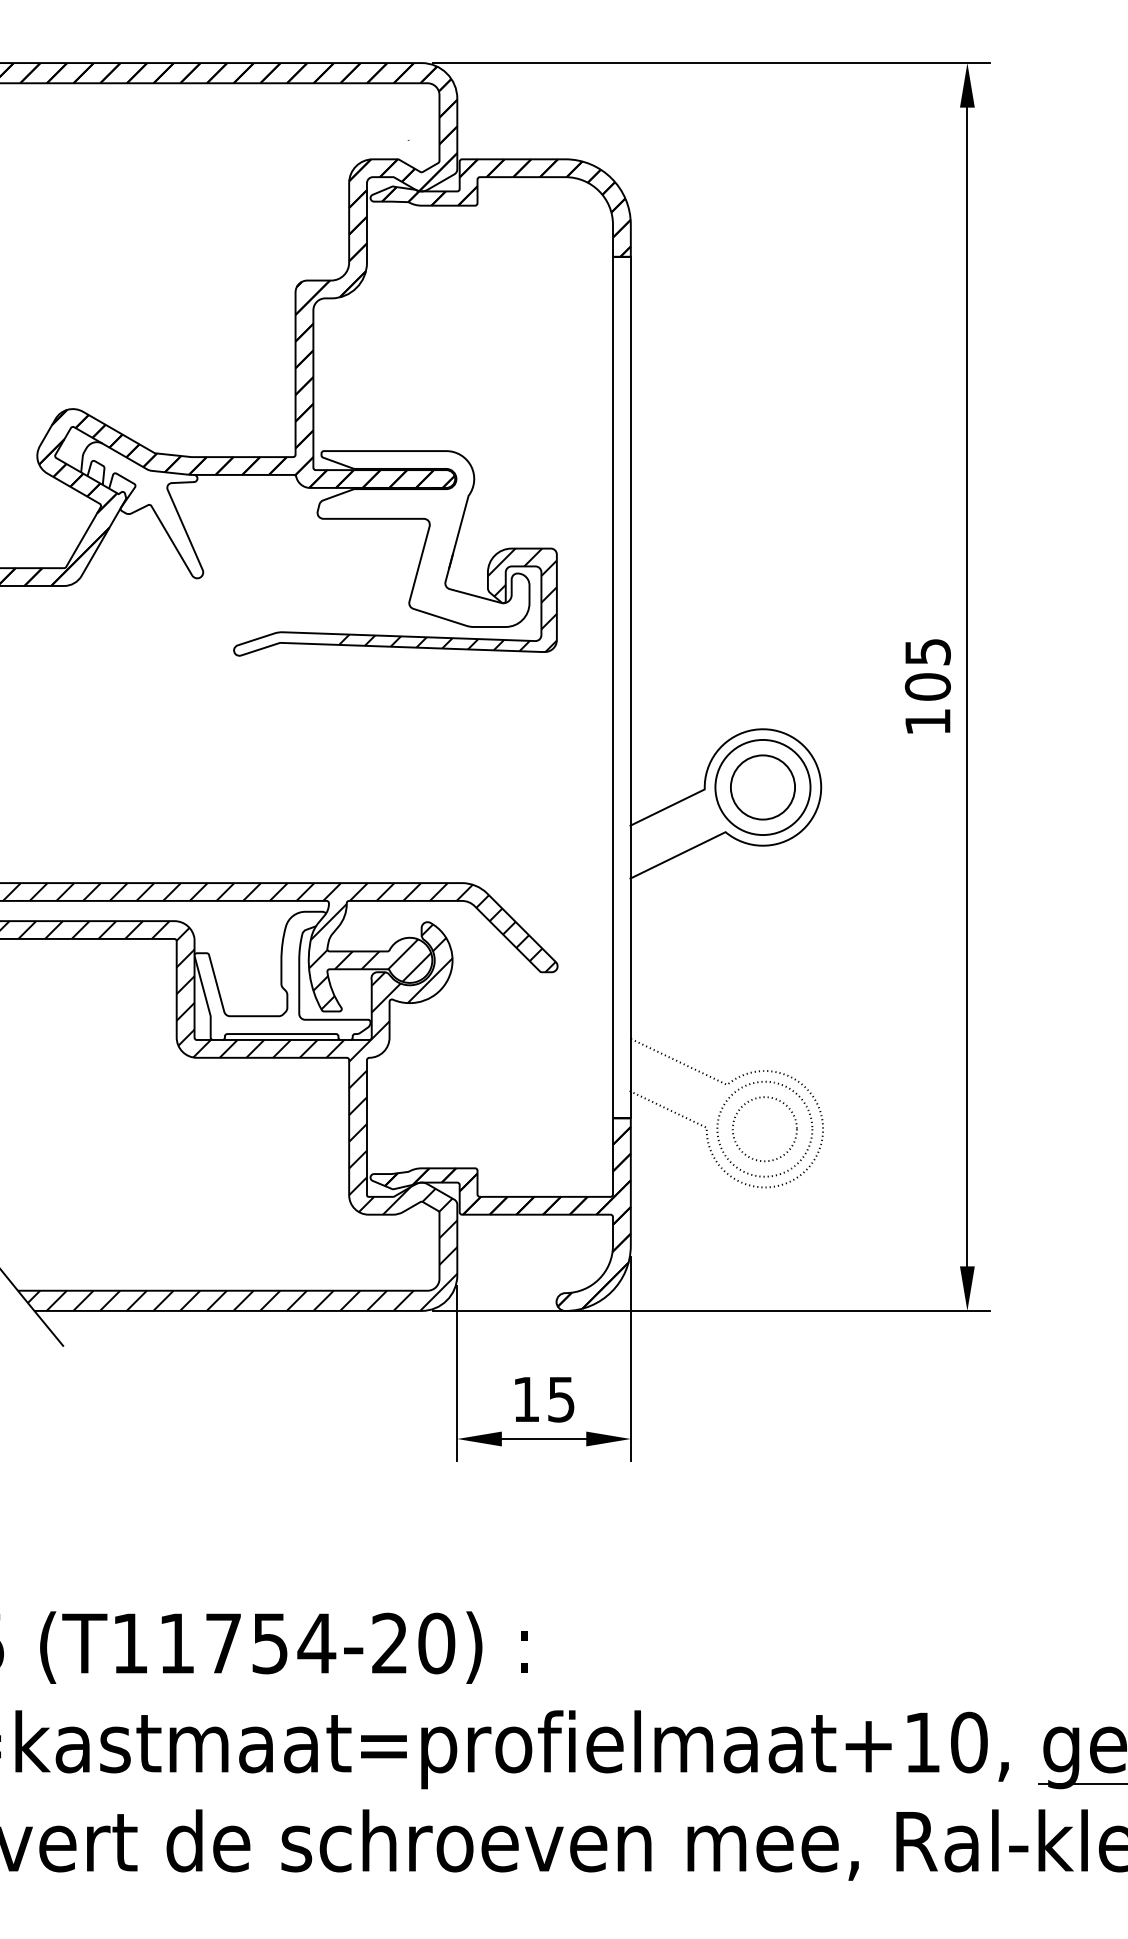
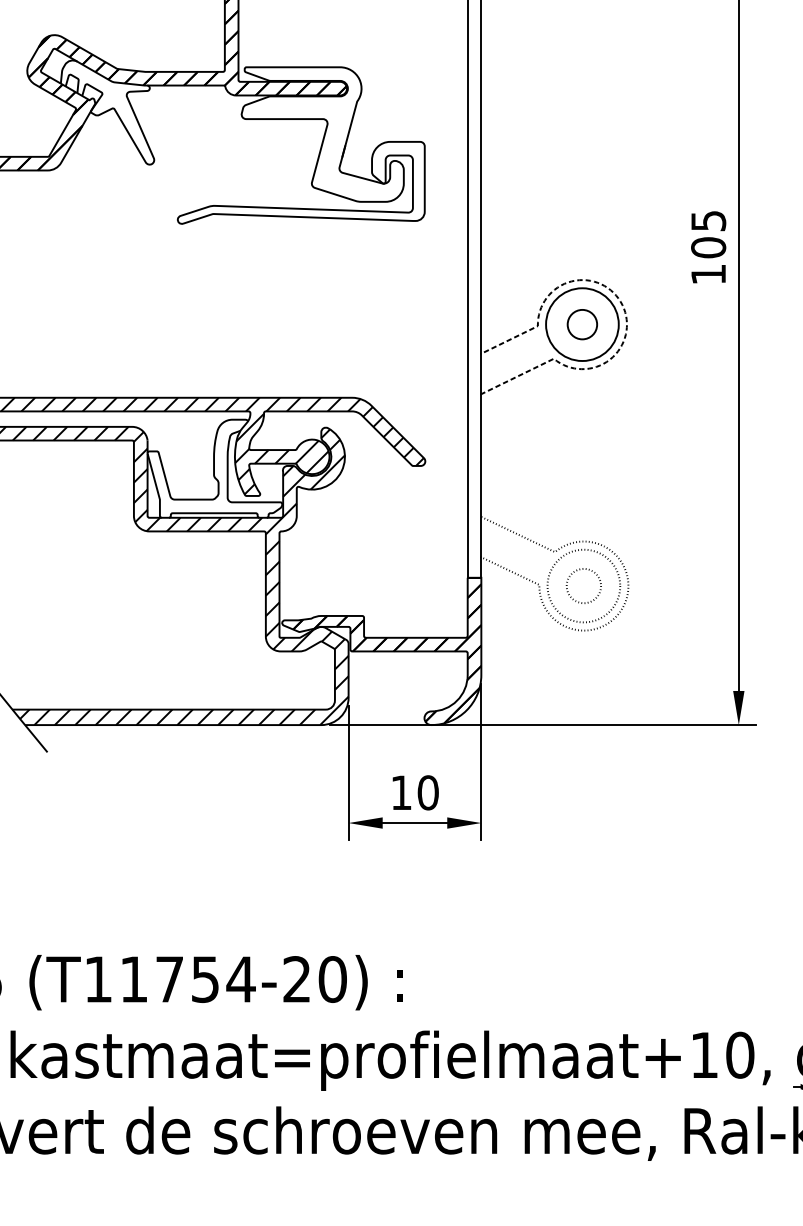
hatch: (447, 599) -> (341, 180), removed
line: (818, 769) -> (624, 310), solid -> dashed
circle: (762, 787) -> (582, 324), size x0.6
circle: (764, 1129) -> (583, 586), size x0.7
text: (561, 1399) -> (428, 792), 15 -> 10

